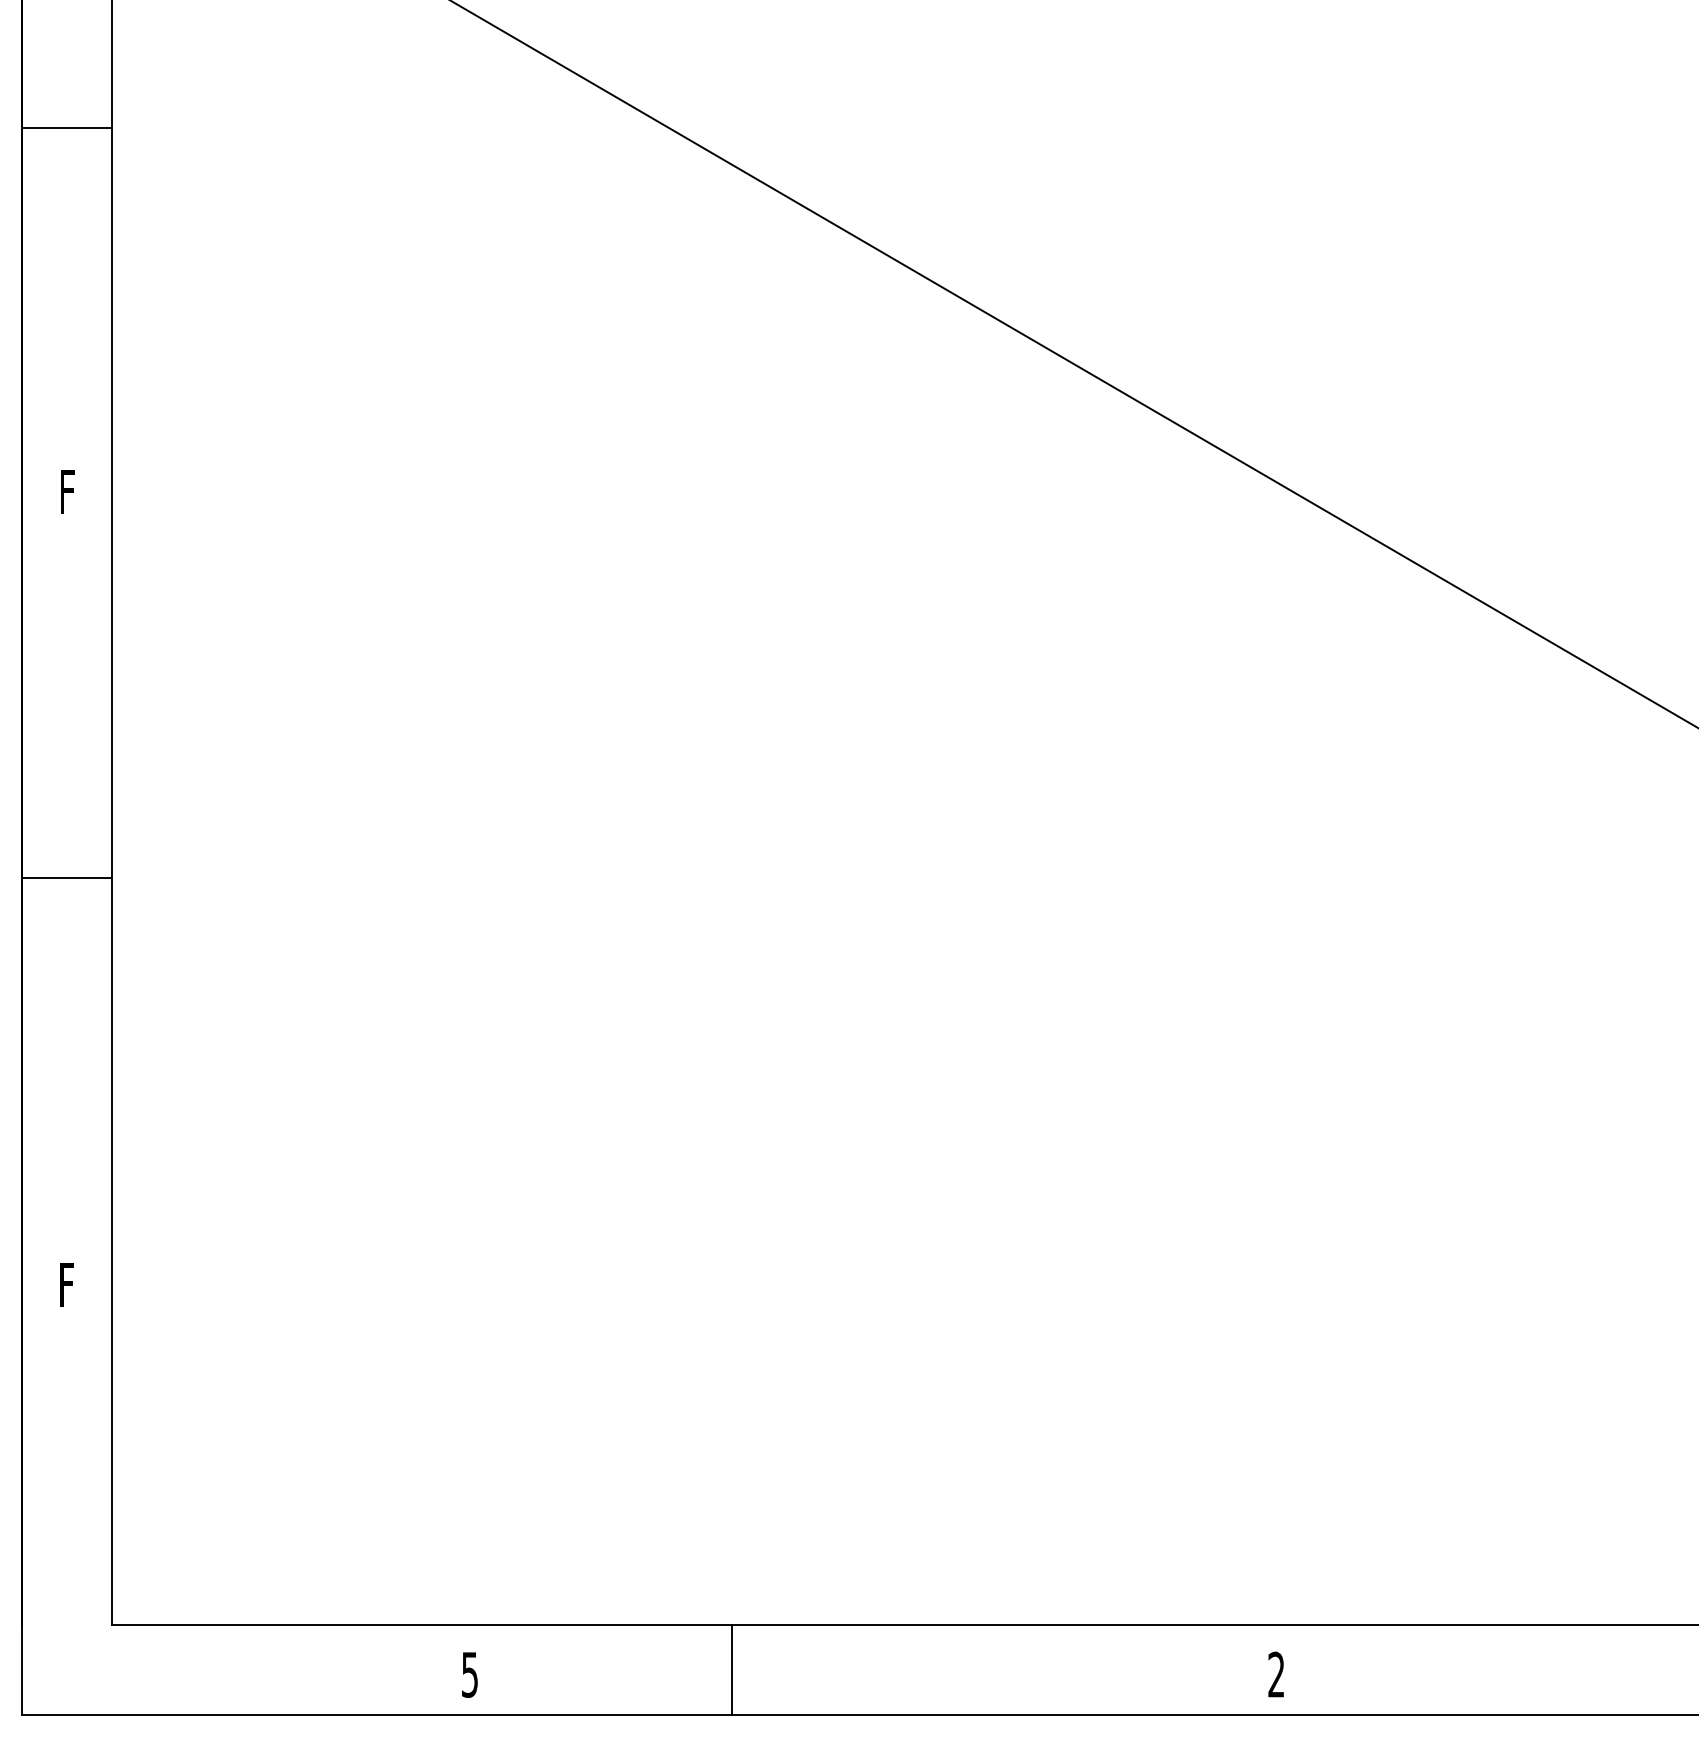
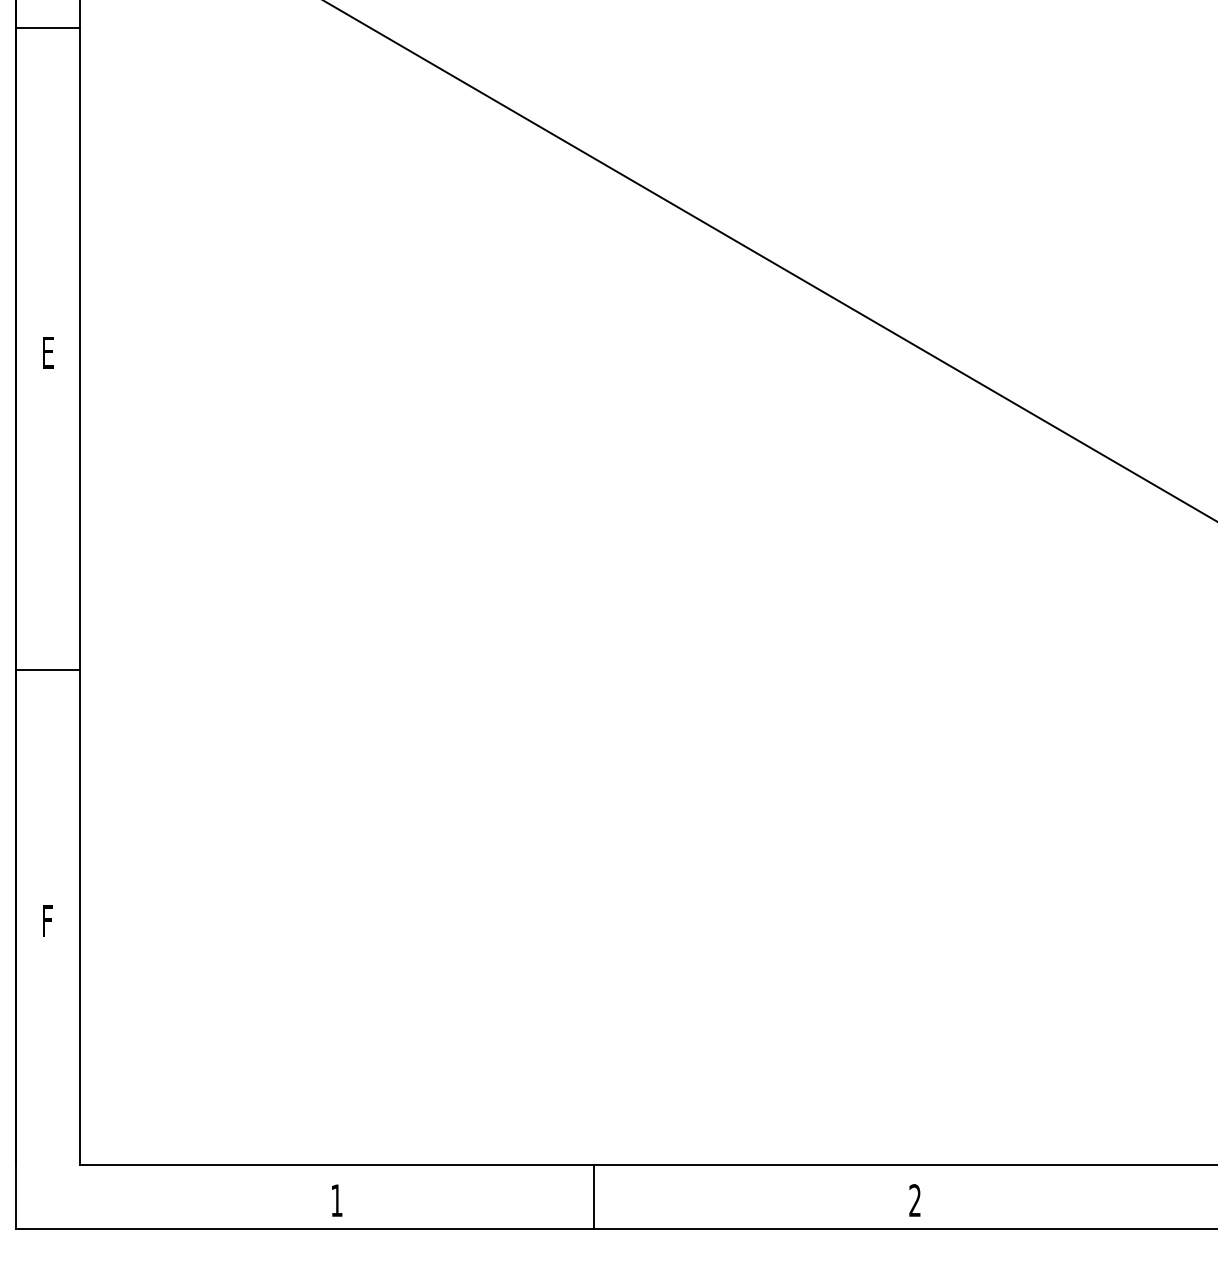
line: (66, 127) -> (47, 27), moved
text: (67, 491) -> (48, 352), F -> E
line: (66, 878) -> (47, 670), moved
line: (731, 1669) -> (593, 1196), moved
text: (469, 1674) -> (336, 1200), 5 -> 1

